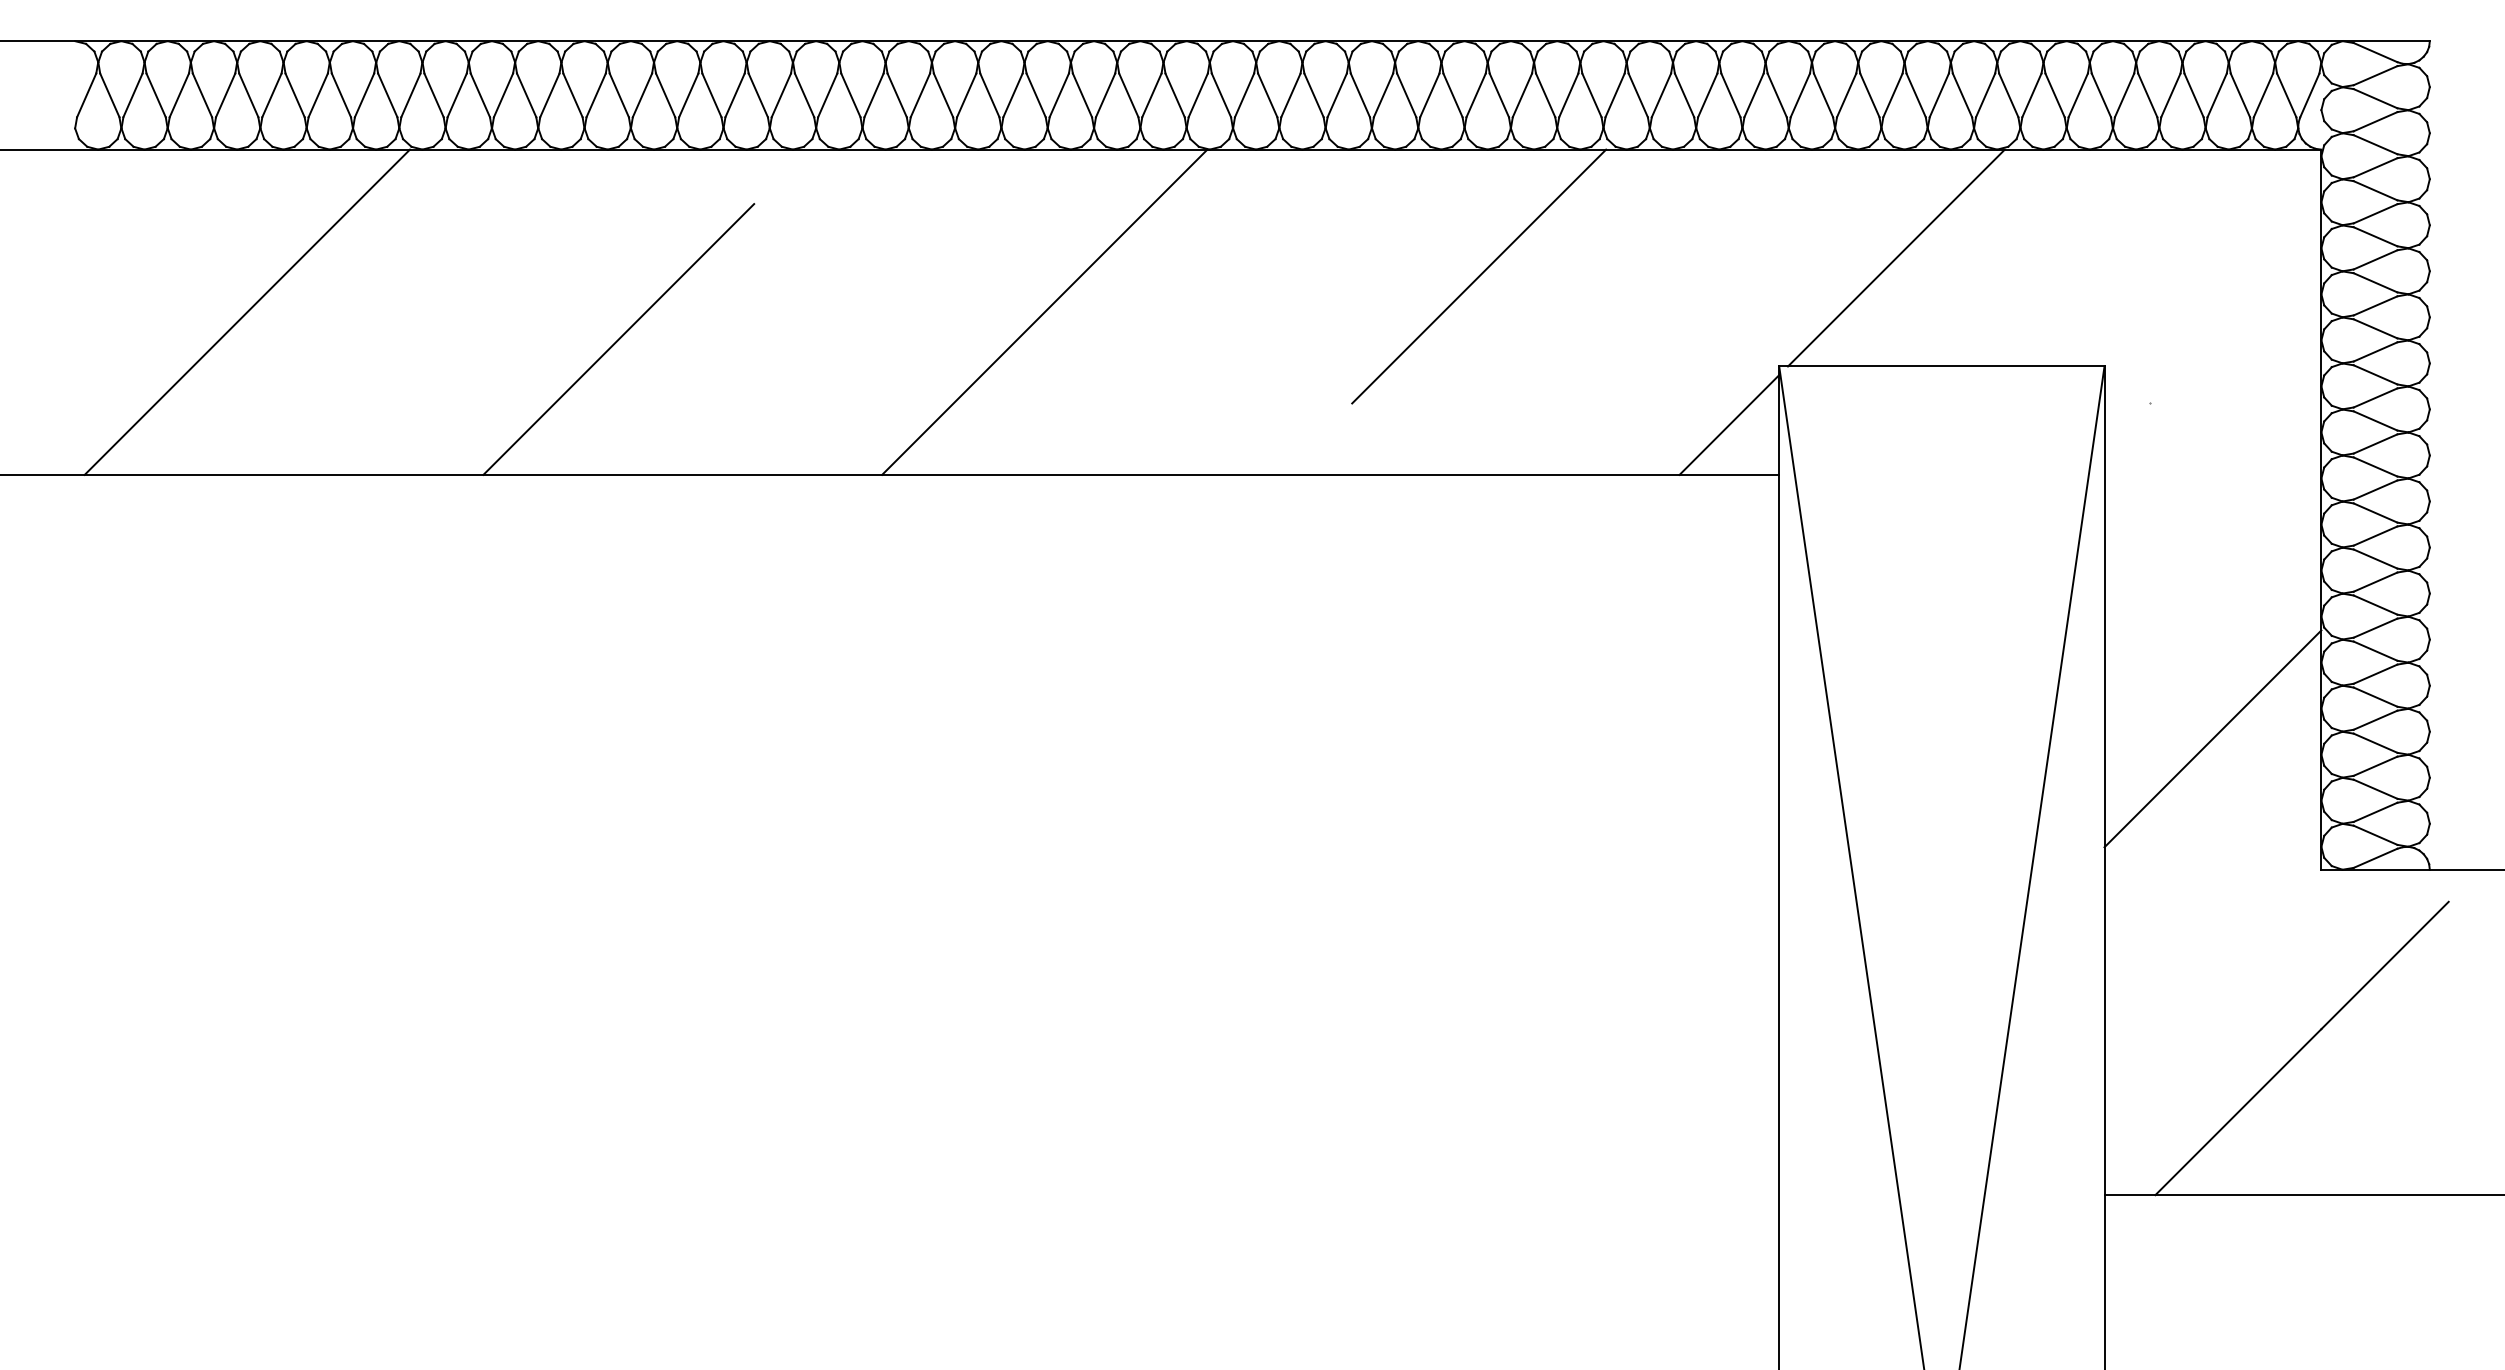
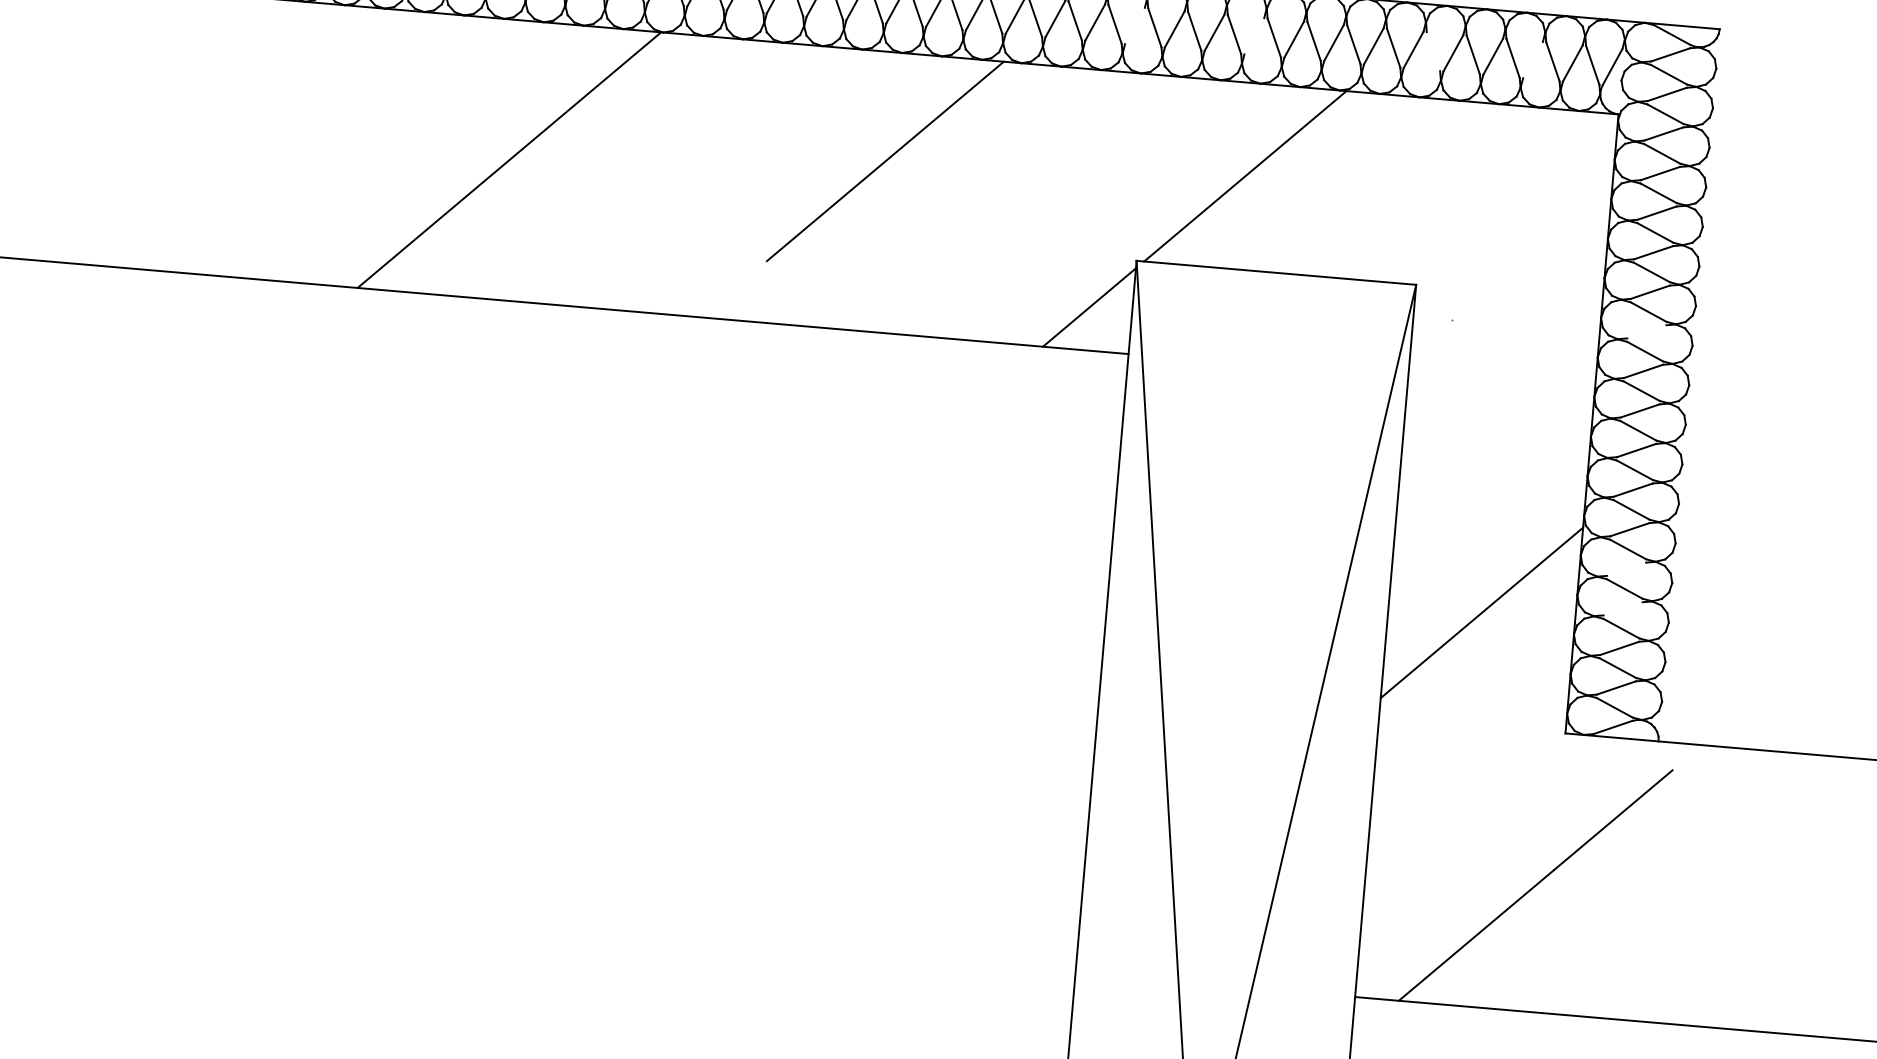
line: (1753, 95) -> (1134, 26), removed
line: (1892, 95) -> (1253, 36), removed
line: (2101, 95) -> (1433, 51), removed
line: (2216, 95) -> (1532, 60), removed
line: (618, 339) -> (141, 152), removed
line: (2375, 397) -> (1646, 331), removed
line: (2375, 673) -> (1626, 568), removed
line: (2375, 719) -> (1623, 608), removed

